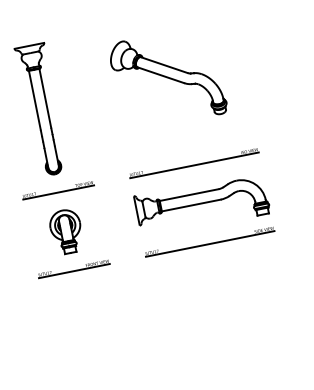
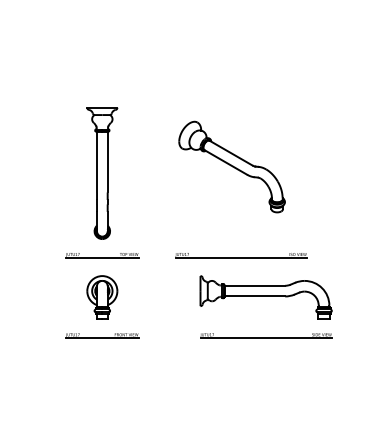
part: (201, 203) -> (265, 296), moved

